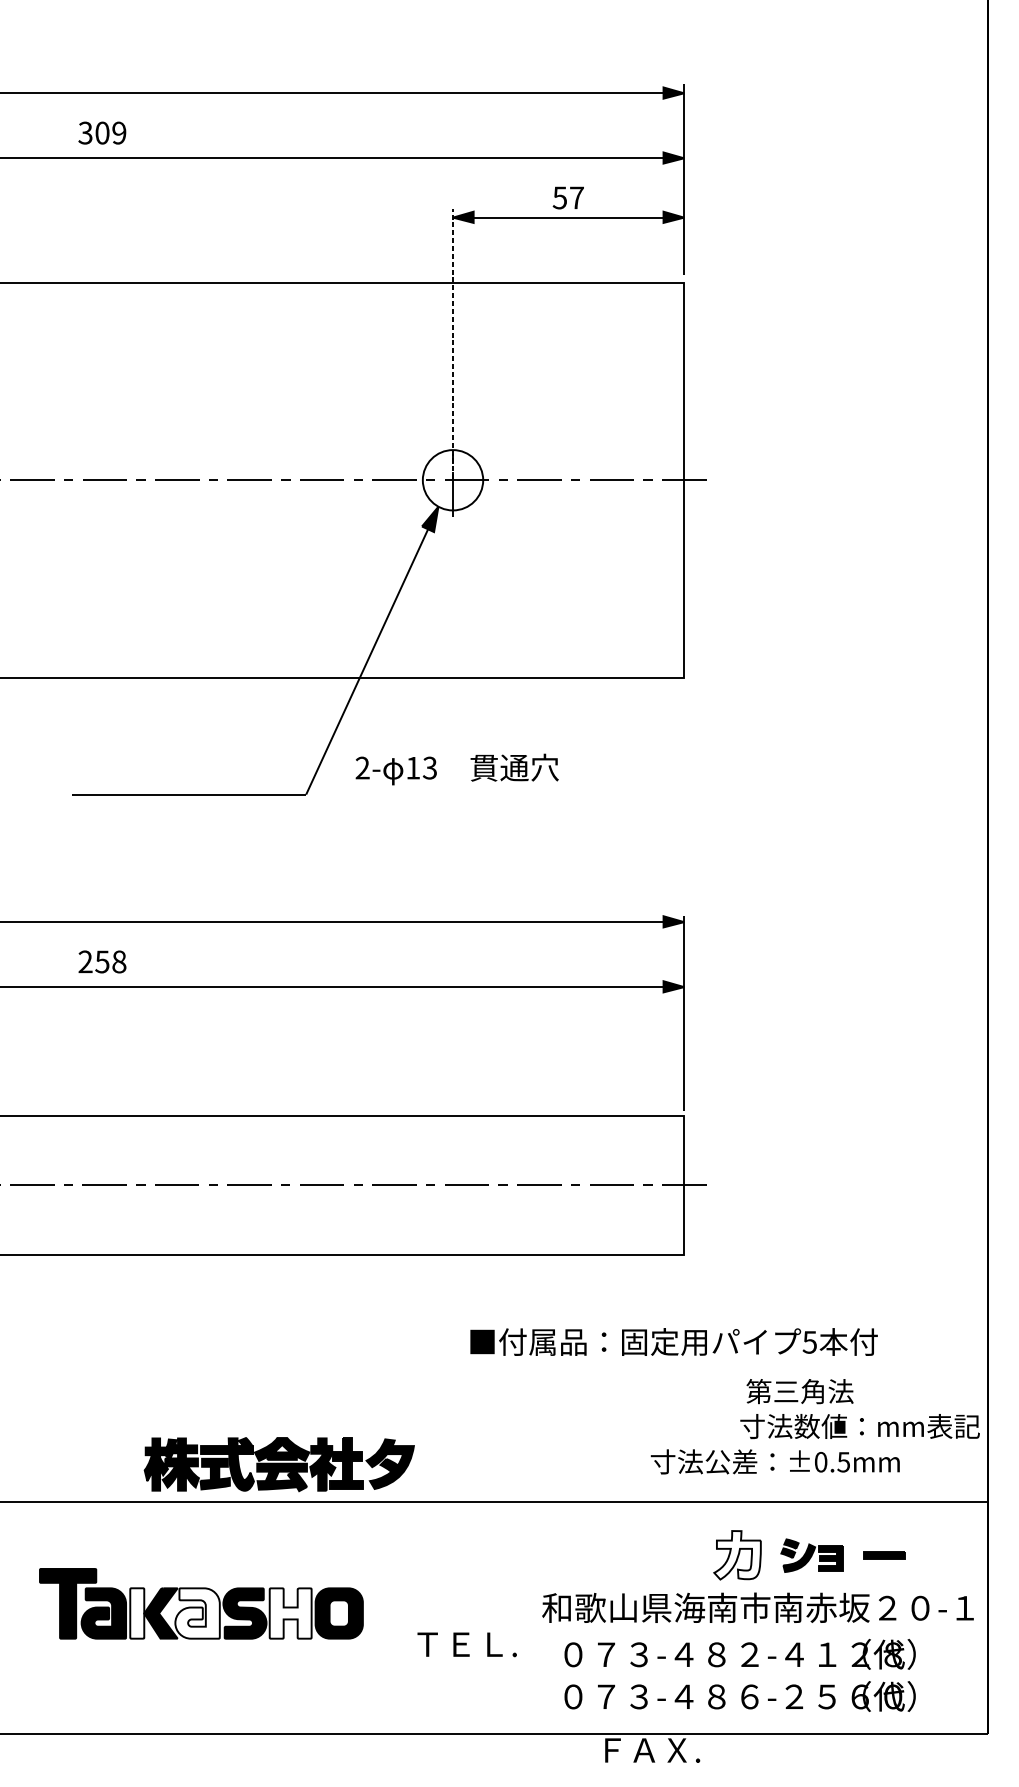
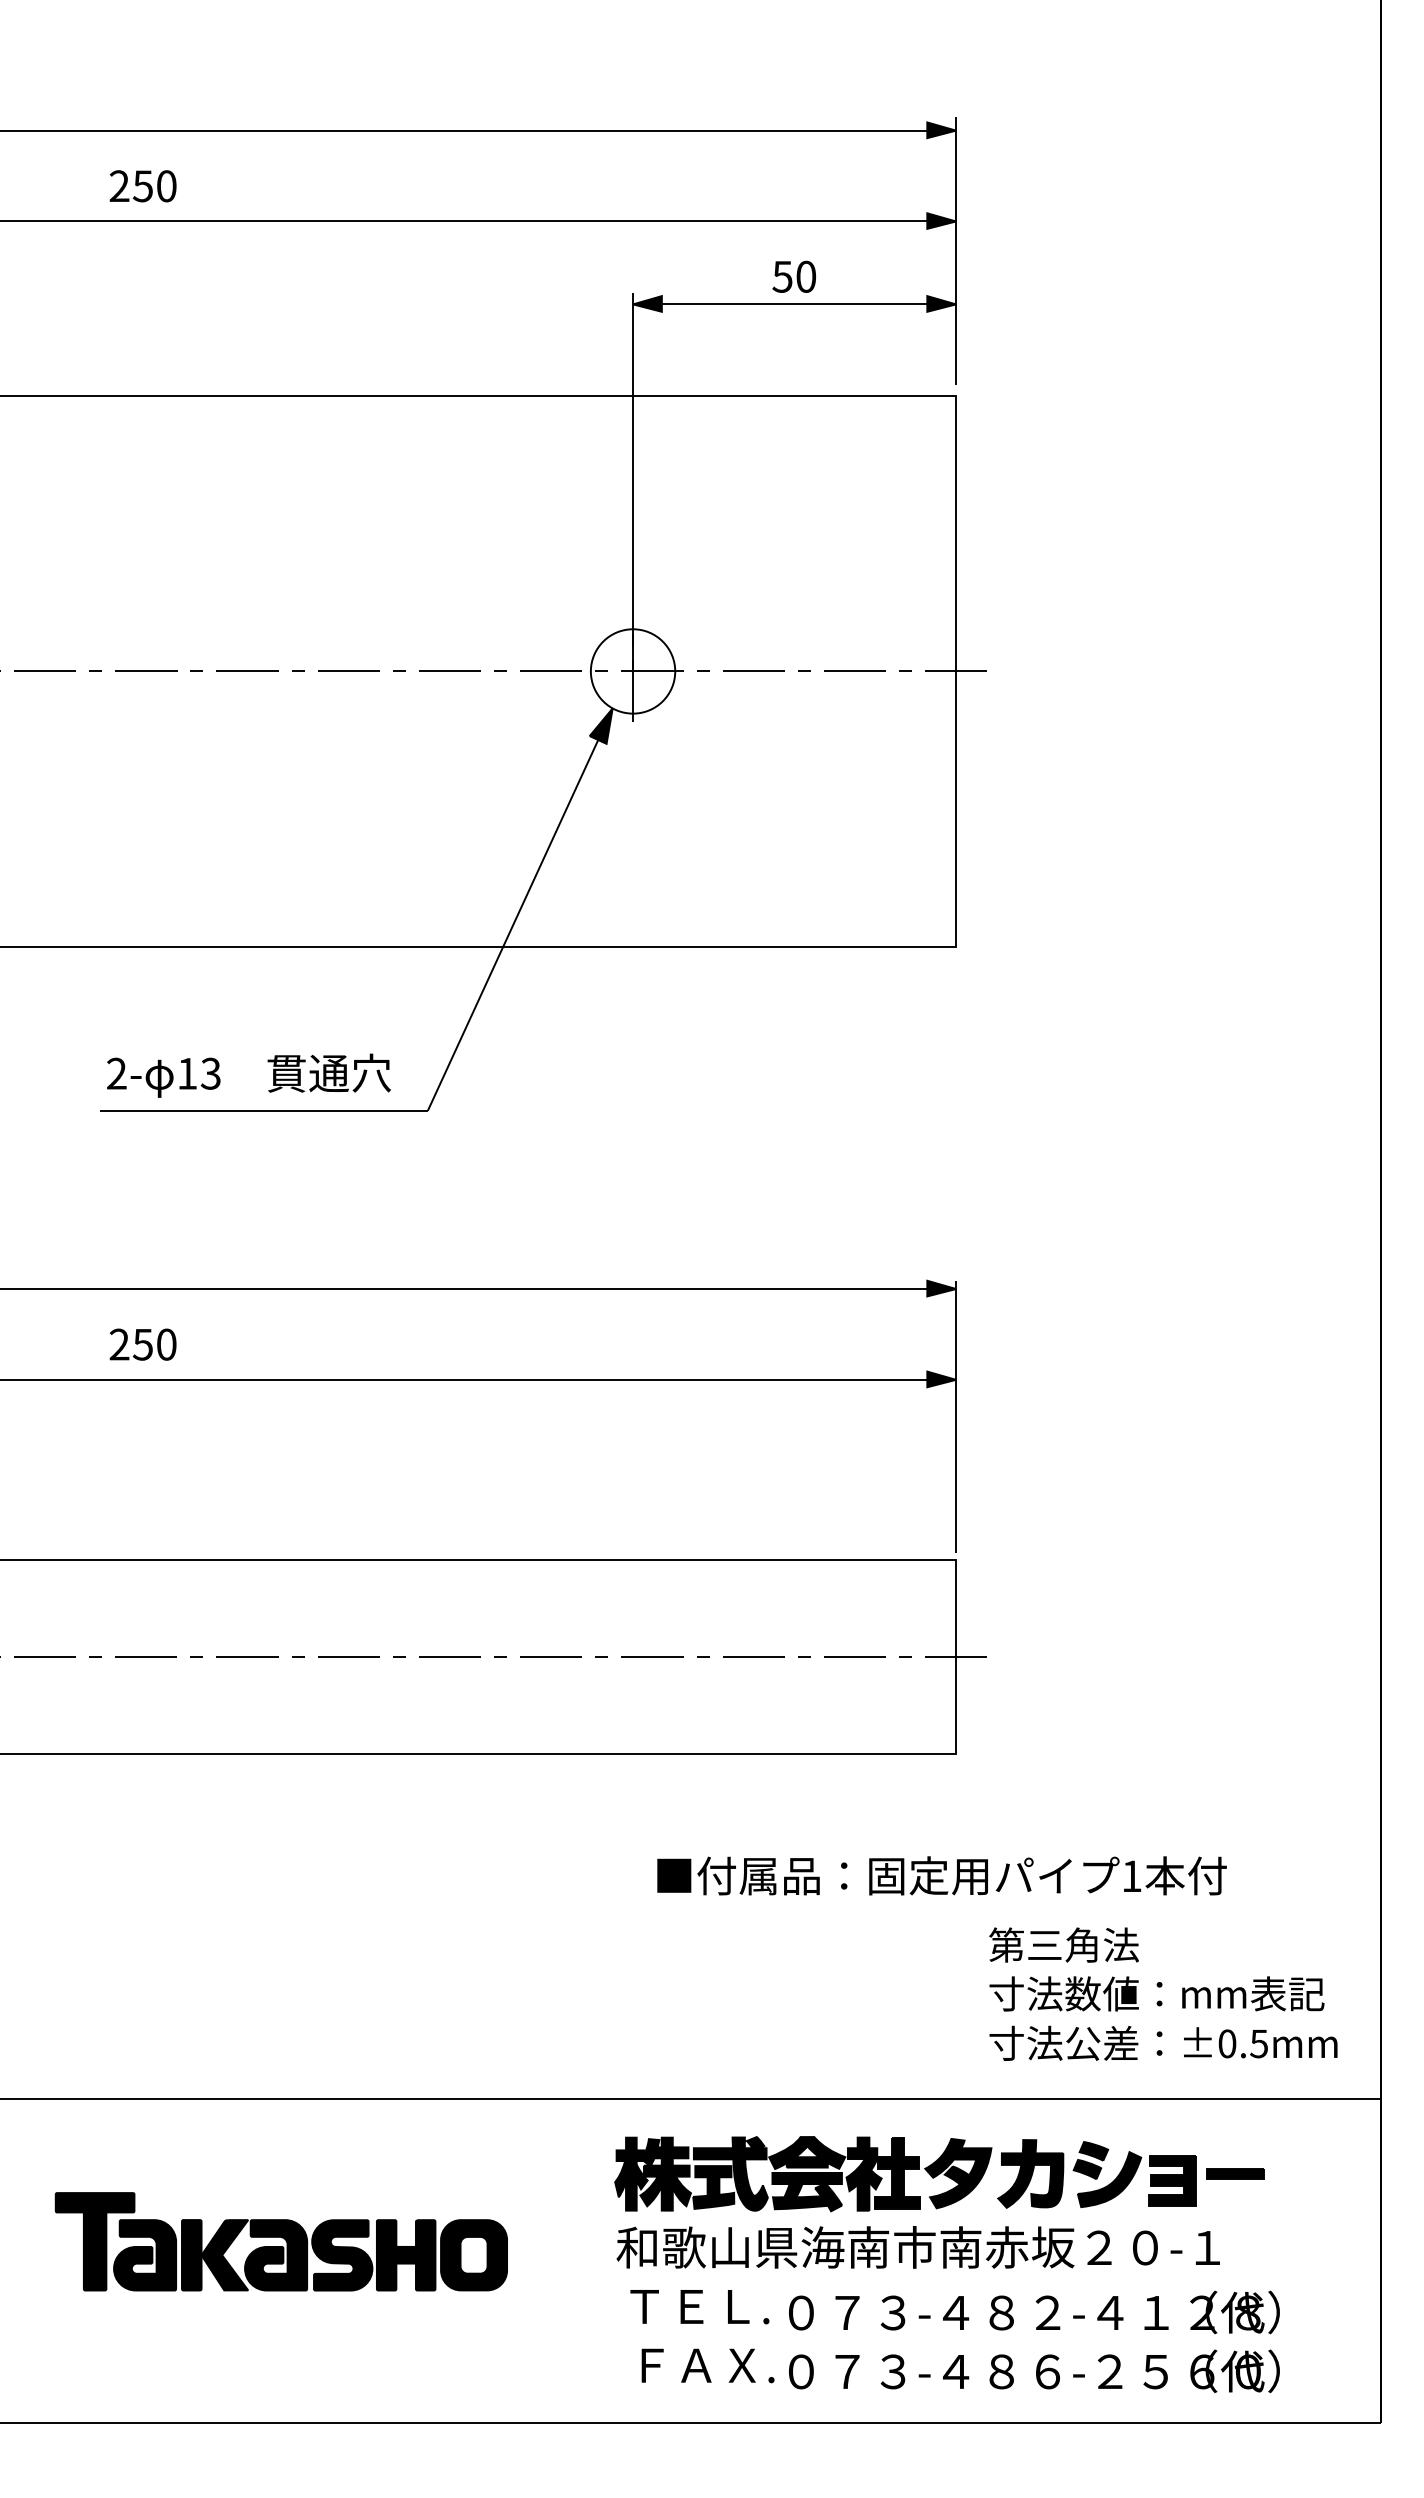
text: (102, 133) -> (142, 186), 309 -> 250
text: (577, 197) -> (806, 276), 57 -> 50
line: (453, 344) -> (633, 481), dashed -> solid
text: (456, 769) -> (248, 1075), moved
text: (119, 961) -> (166, 1344), 258 -> 250
text: (809, 1342) -> (1131, 1876), 5 -> 1
text: (799, 1391) -> (1063, 1944), moved
text: (859, 1426) -> (1156, 1993), moved
text: (775, 1461) -> (1163, 2042), moved
part: (279, 1464) -> (803, 2174), moved
fill: (737, 1554) -> (1030, 2173), added
part: (811, 1555) -> (1134, 2174), size x1.43
text: (757, 1607) -> (917, 2247), moved
fill: (137, 1613) -> (191, 2255), added
fill: (197, 1613) -> (276, 2255), added
fill: (290, 1613) -> (405, 2255), added
text: (466, 1645) -> (699, 2307), moved
text: (652, 1750) -> (707, 2365), moved

